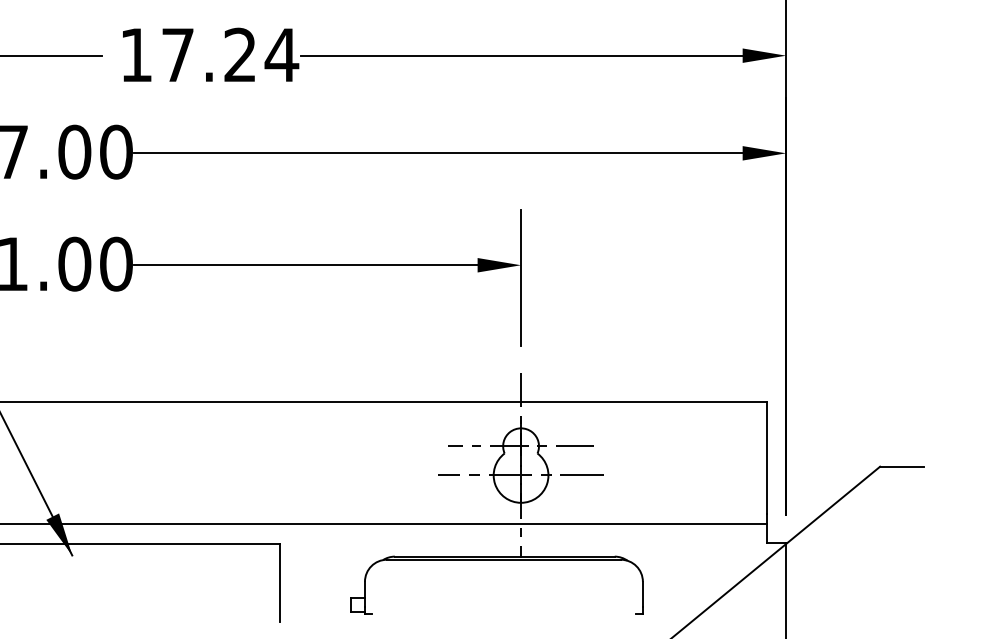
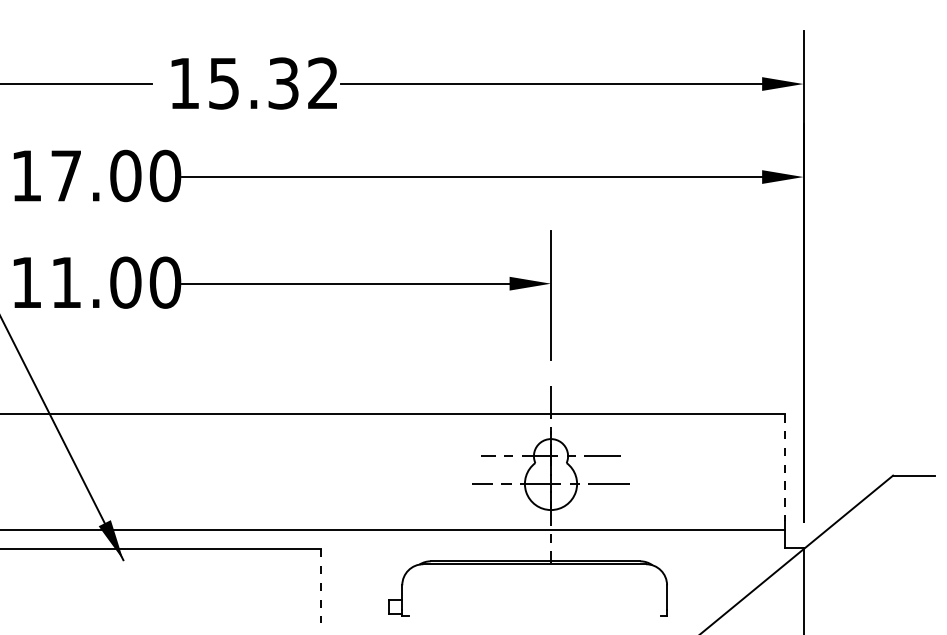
text: (230, 55) -> (274, 83), 17.24 -> 15.32
line: (767, 458) -> (785, 467), solid -> dashed
line: (280, 583) -> (321, 586), solid -> dashed

